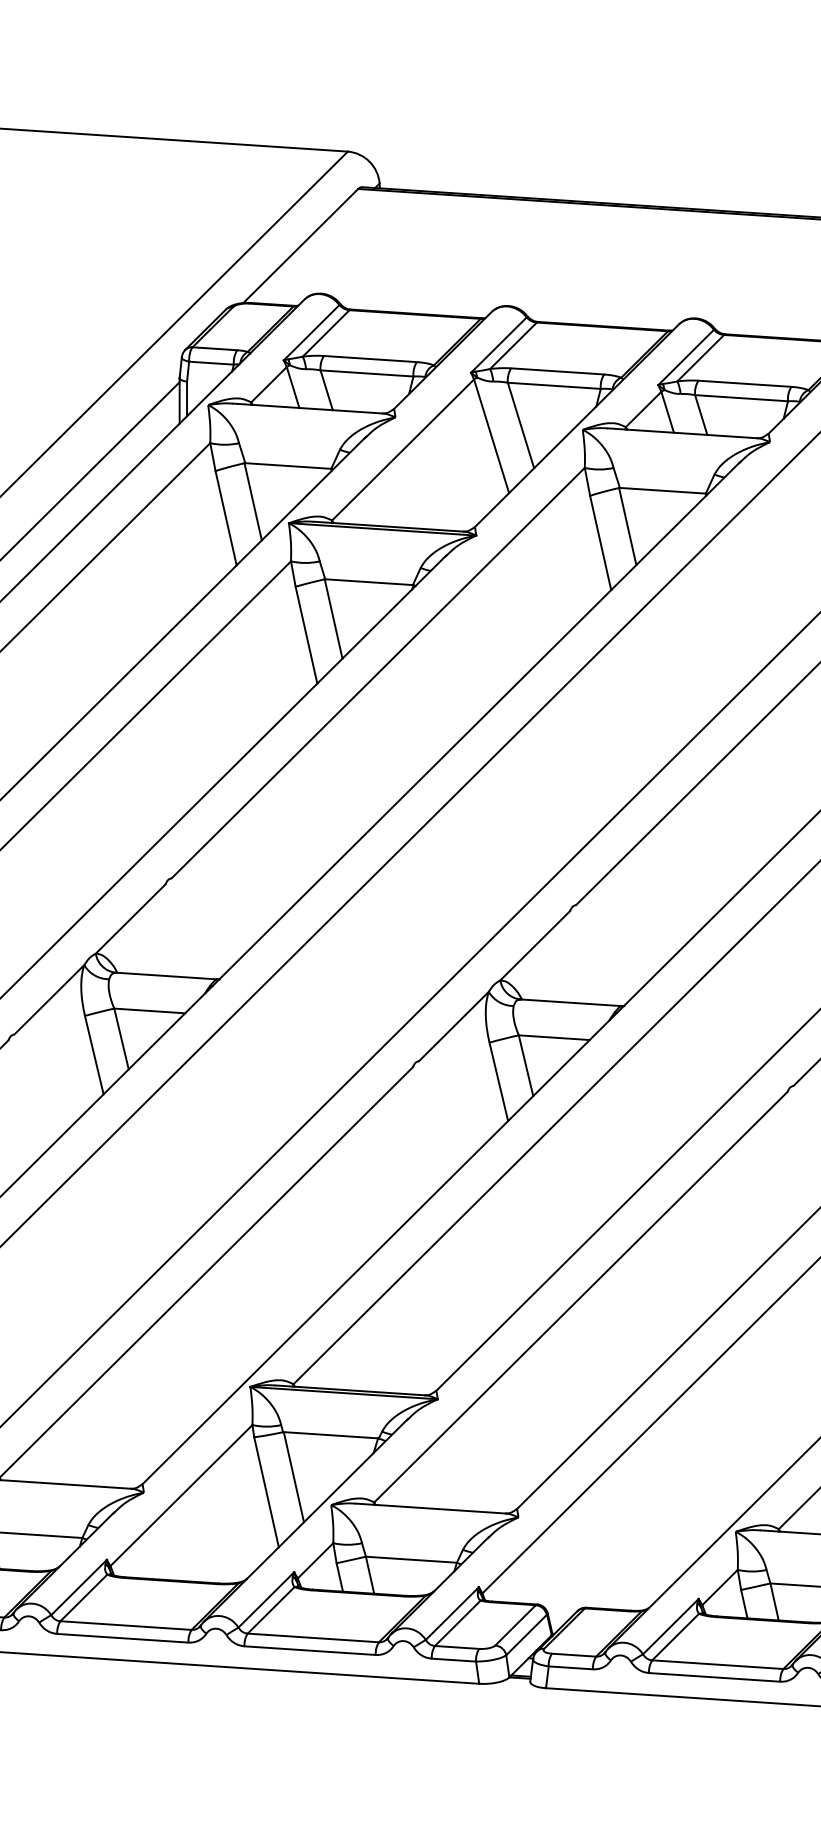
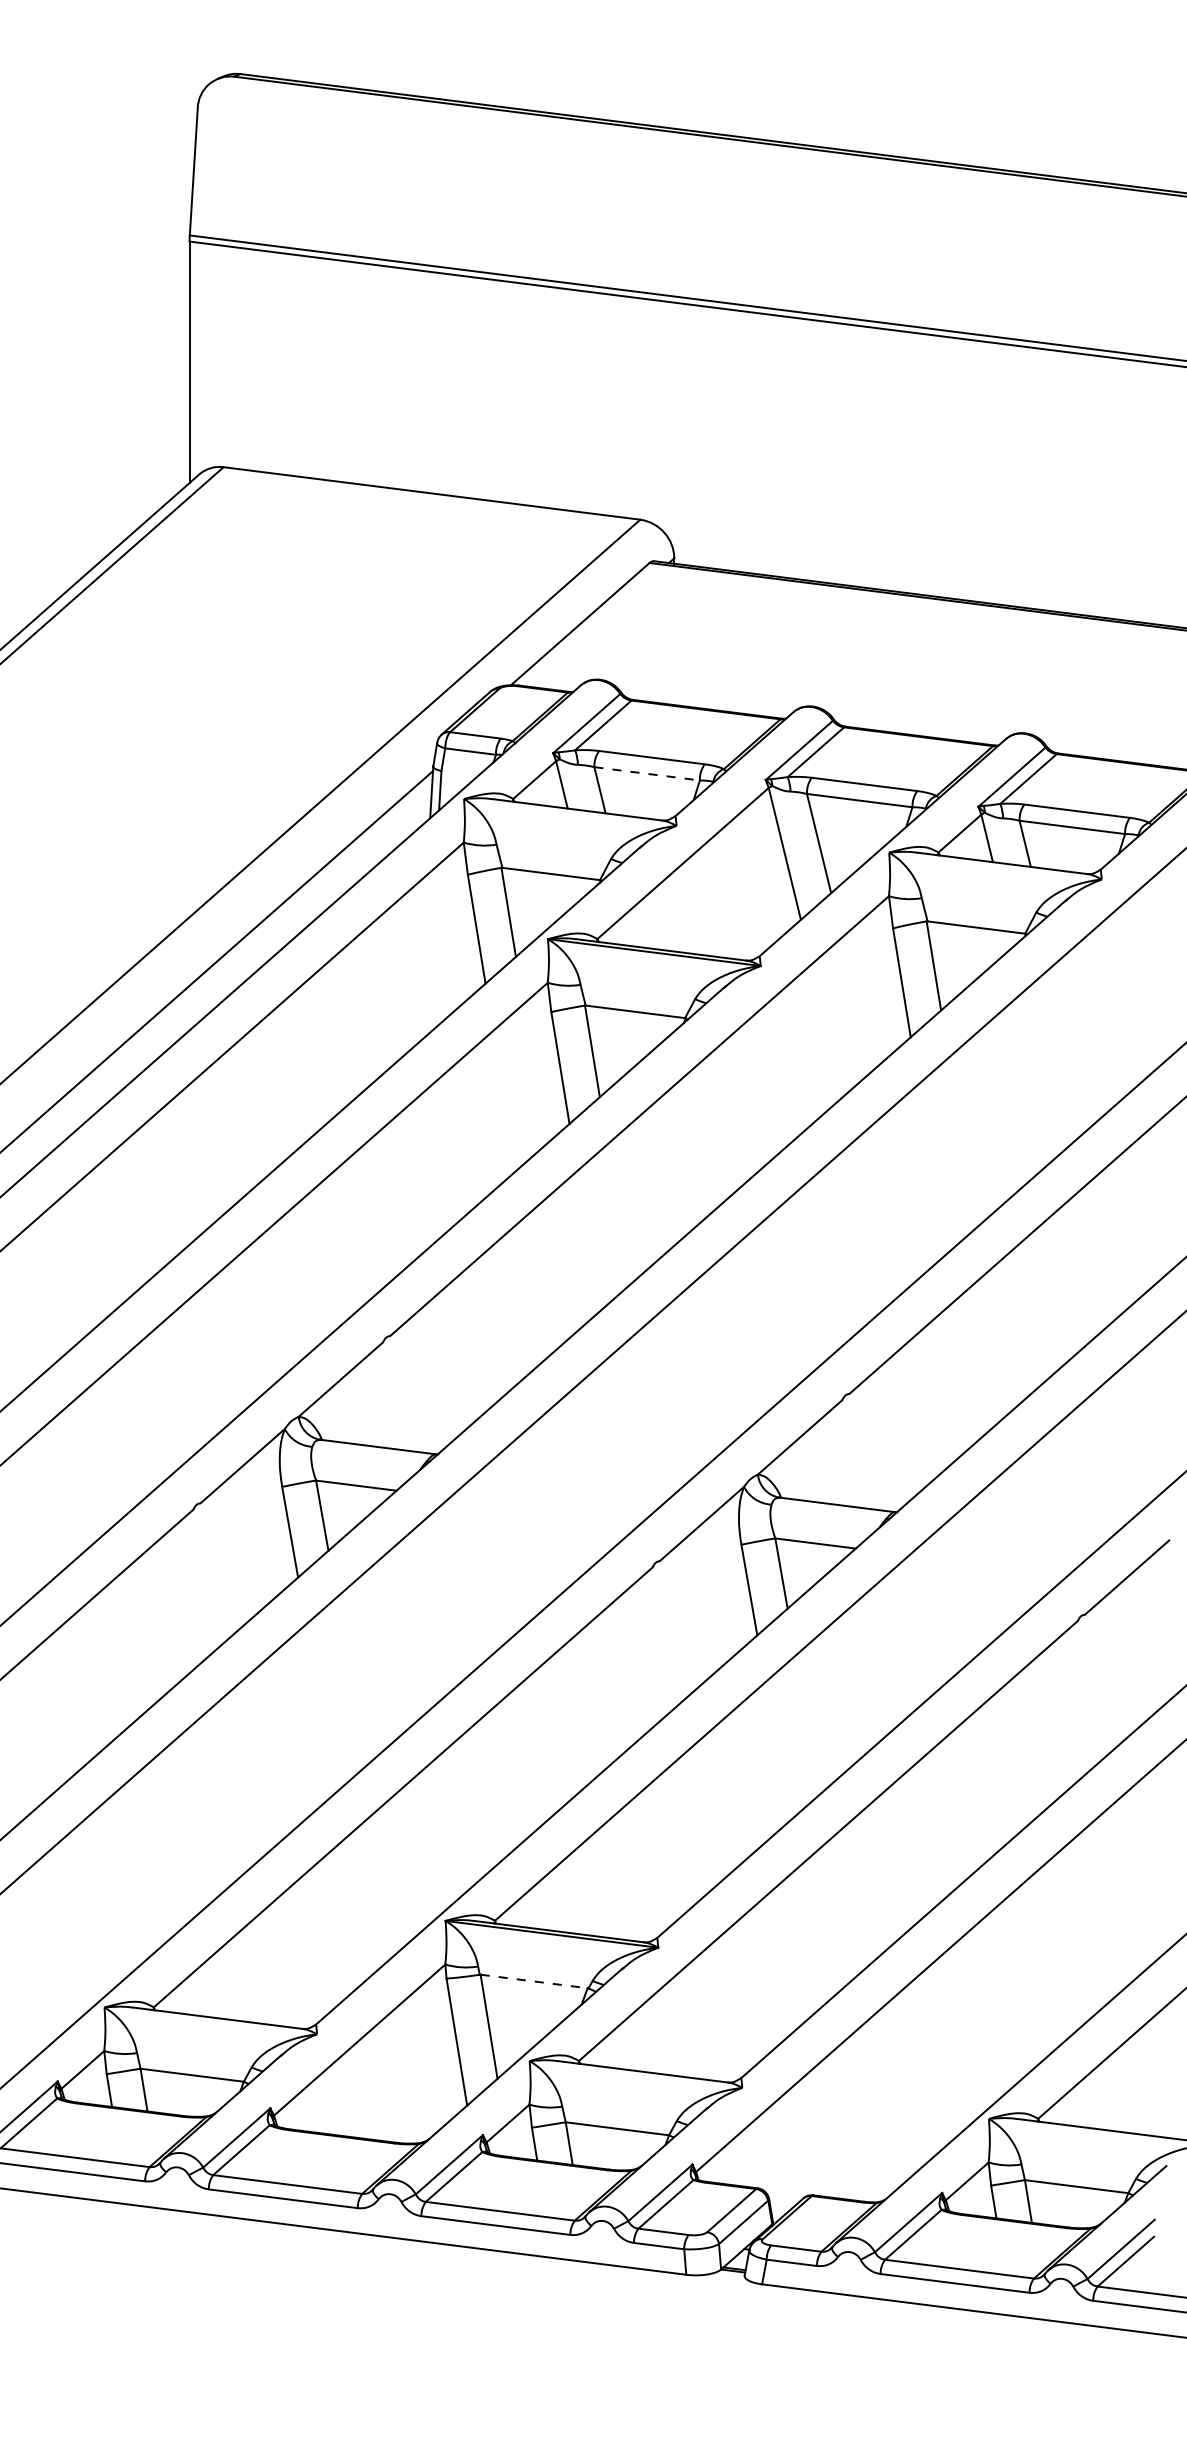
line: (367, 373) -> (647, 773), solid -> dashed
line: (331, 1435) -> (534, 1981), solid -> dashed

